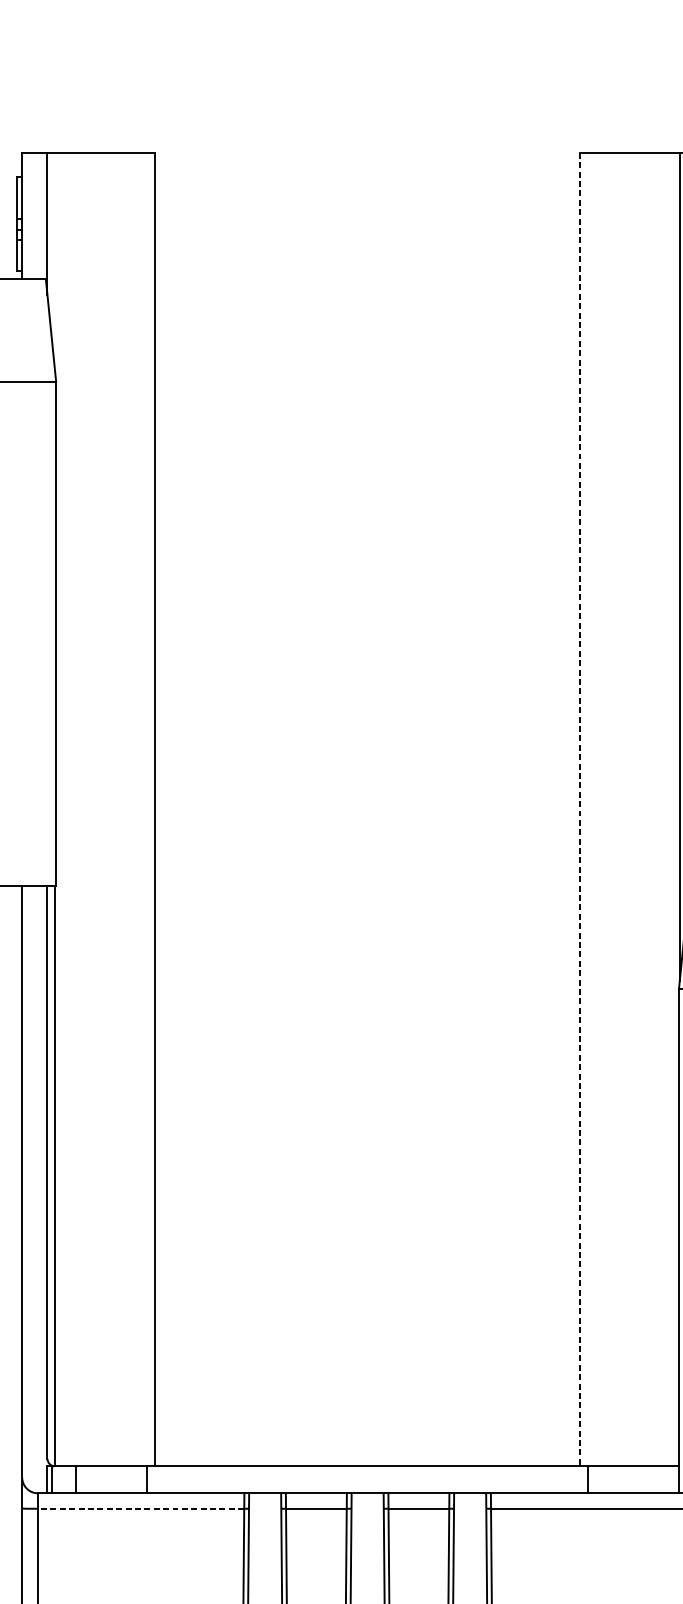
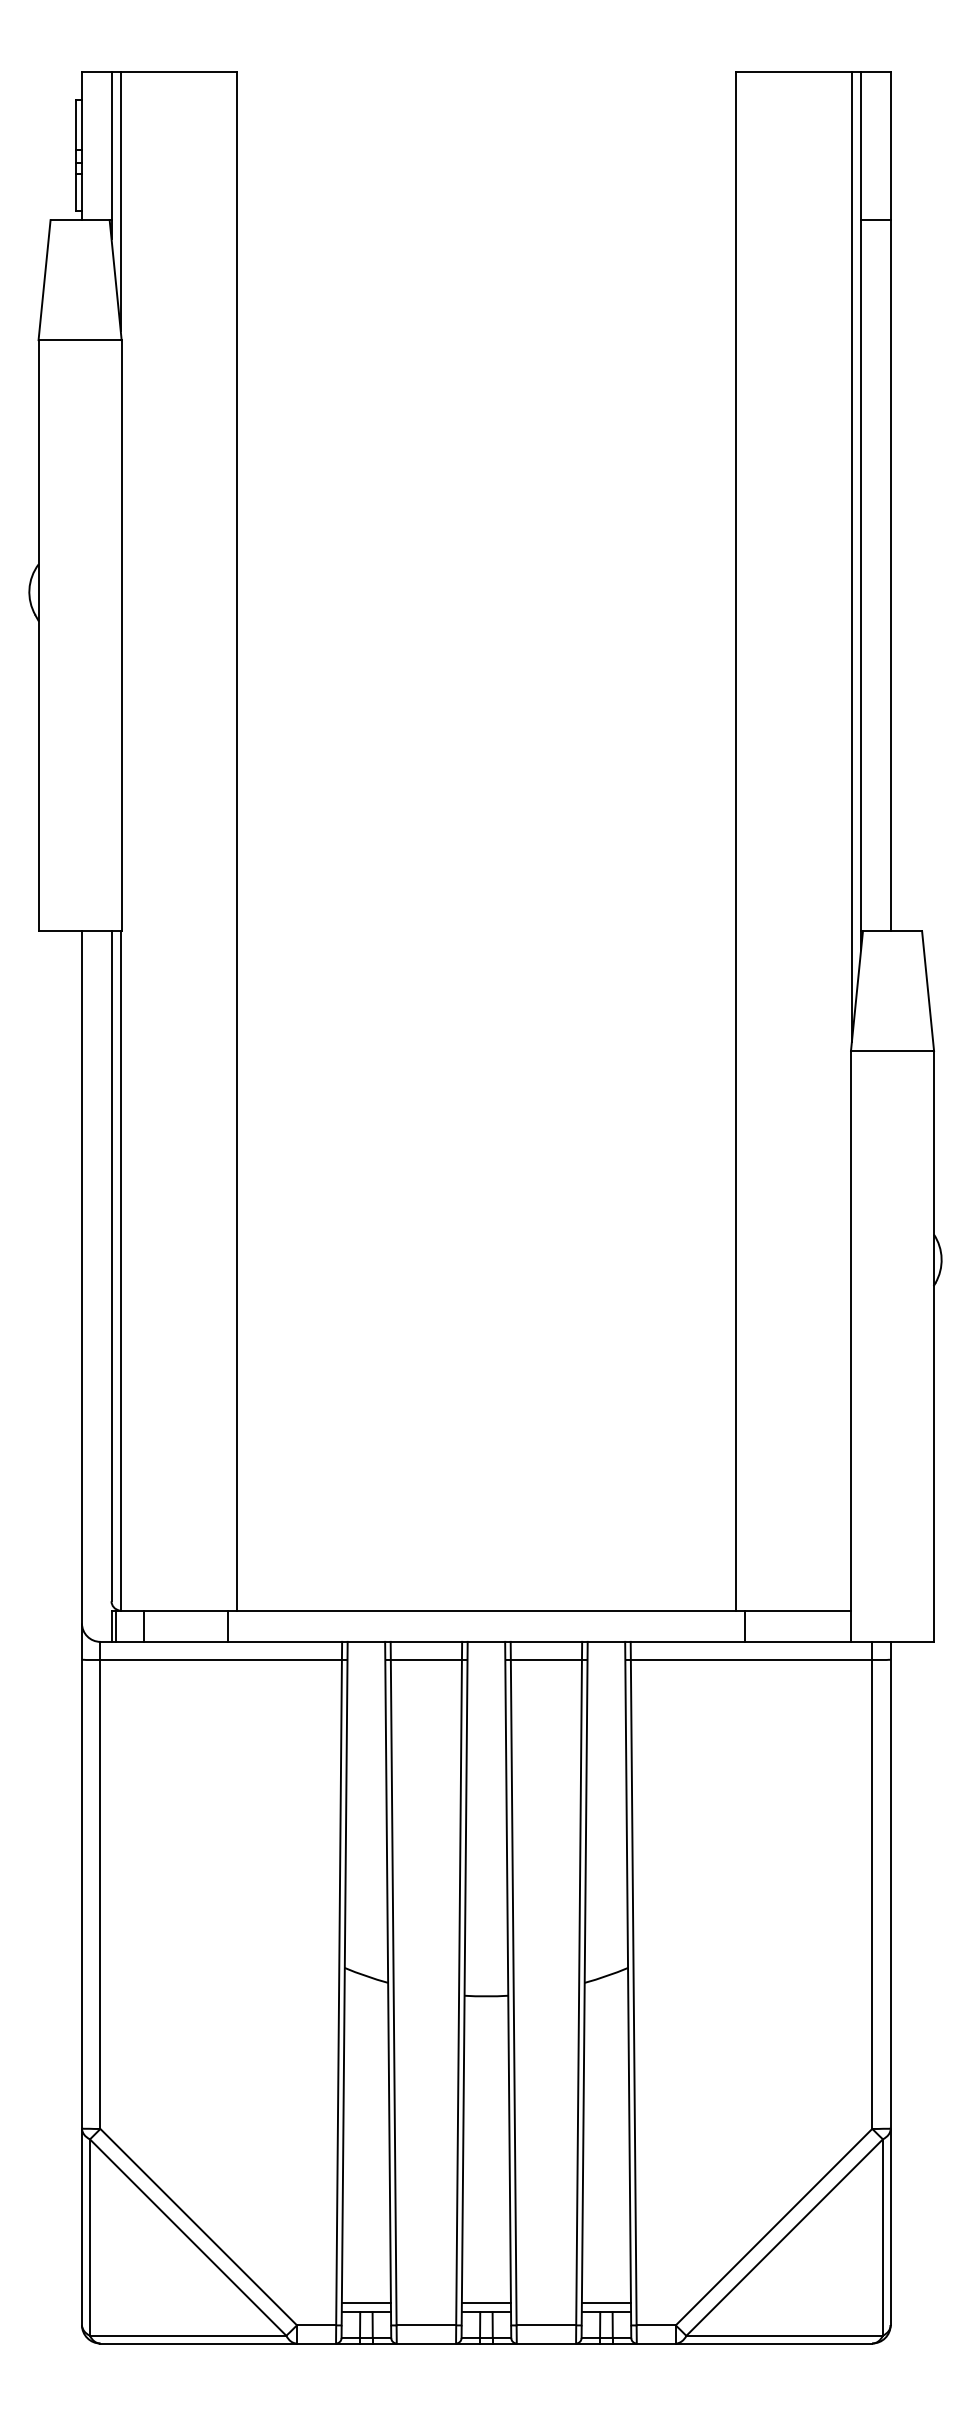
line: (55, 263) -> (120, 201), added
line: (580, 809) -> (735, 841), dashed -> solid
line: (141, 1508) -> (221, 1659), dashed -> solid

